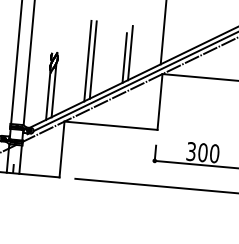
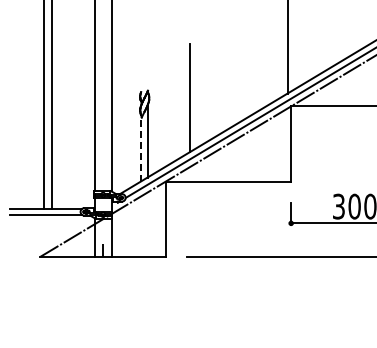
line: (130, 52) -> (245, 81), removed
line: (124, 58) -> (238, 89), removed
line: (92, 59) -> (196, 95), removed
line: (47, 95) -> (140, 148), solid -> dashed

